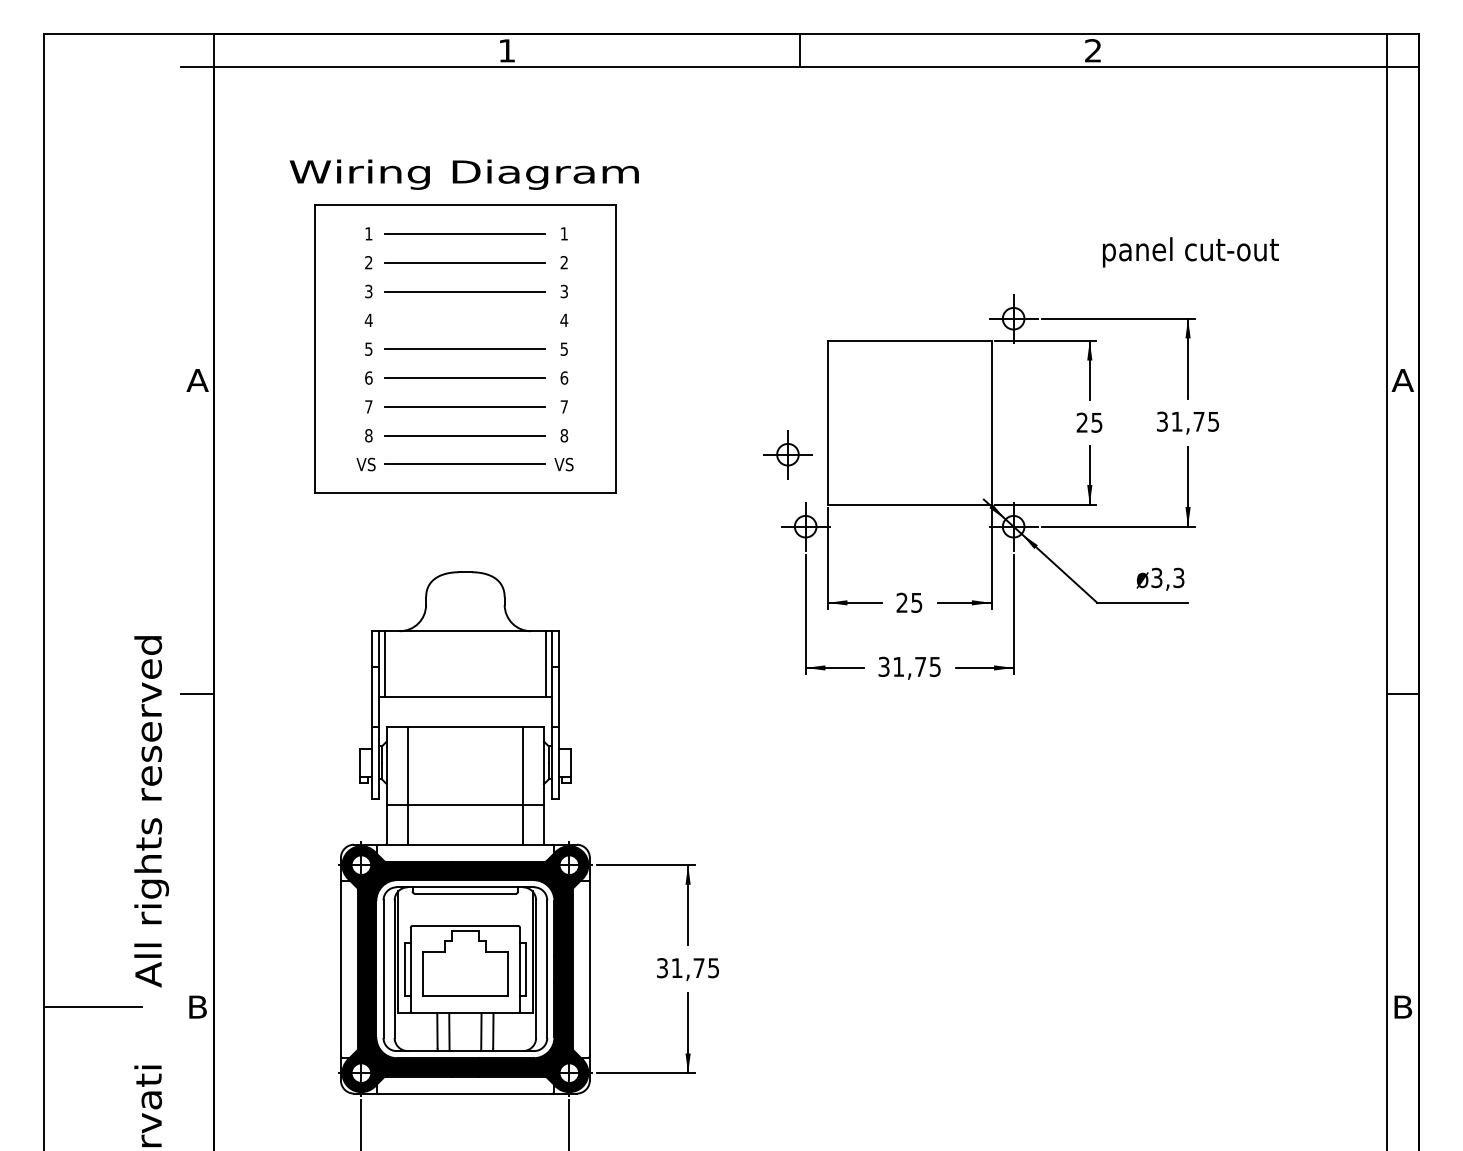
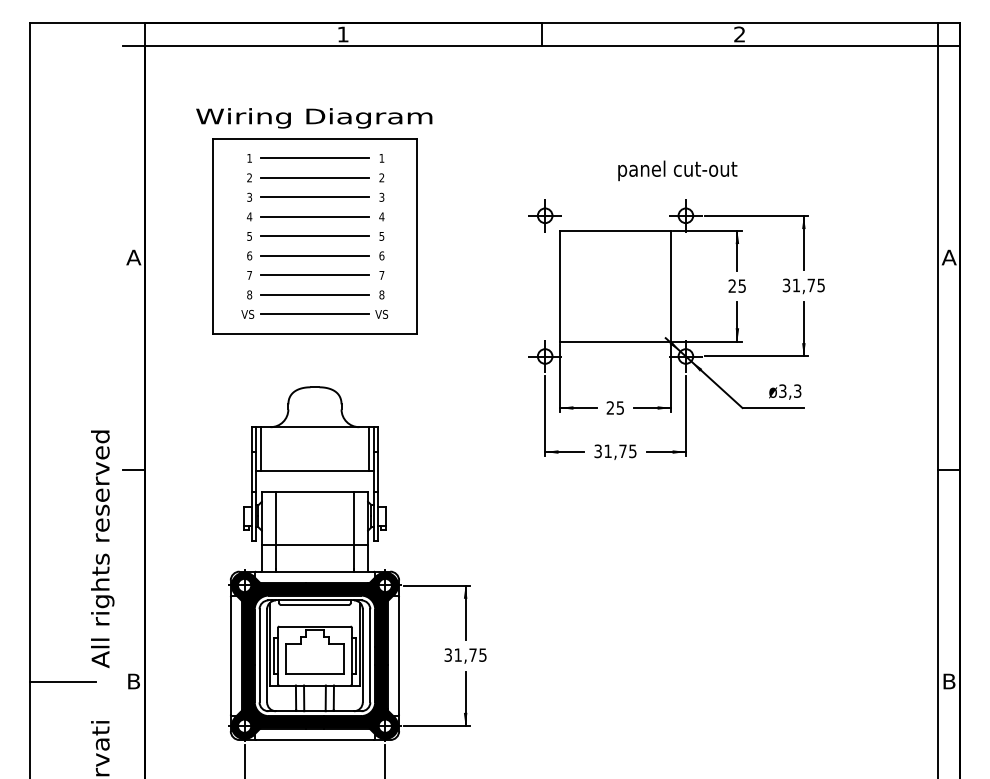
text: (1190, 251) -> (677, 170), moved
line: (464, 319) -> (314, 216), added
part: (786, 454) -> (544, 215), moved

